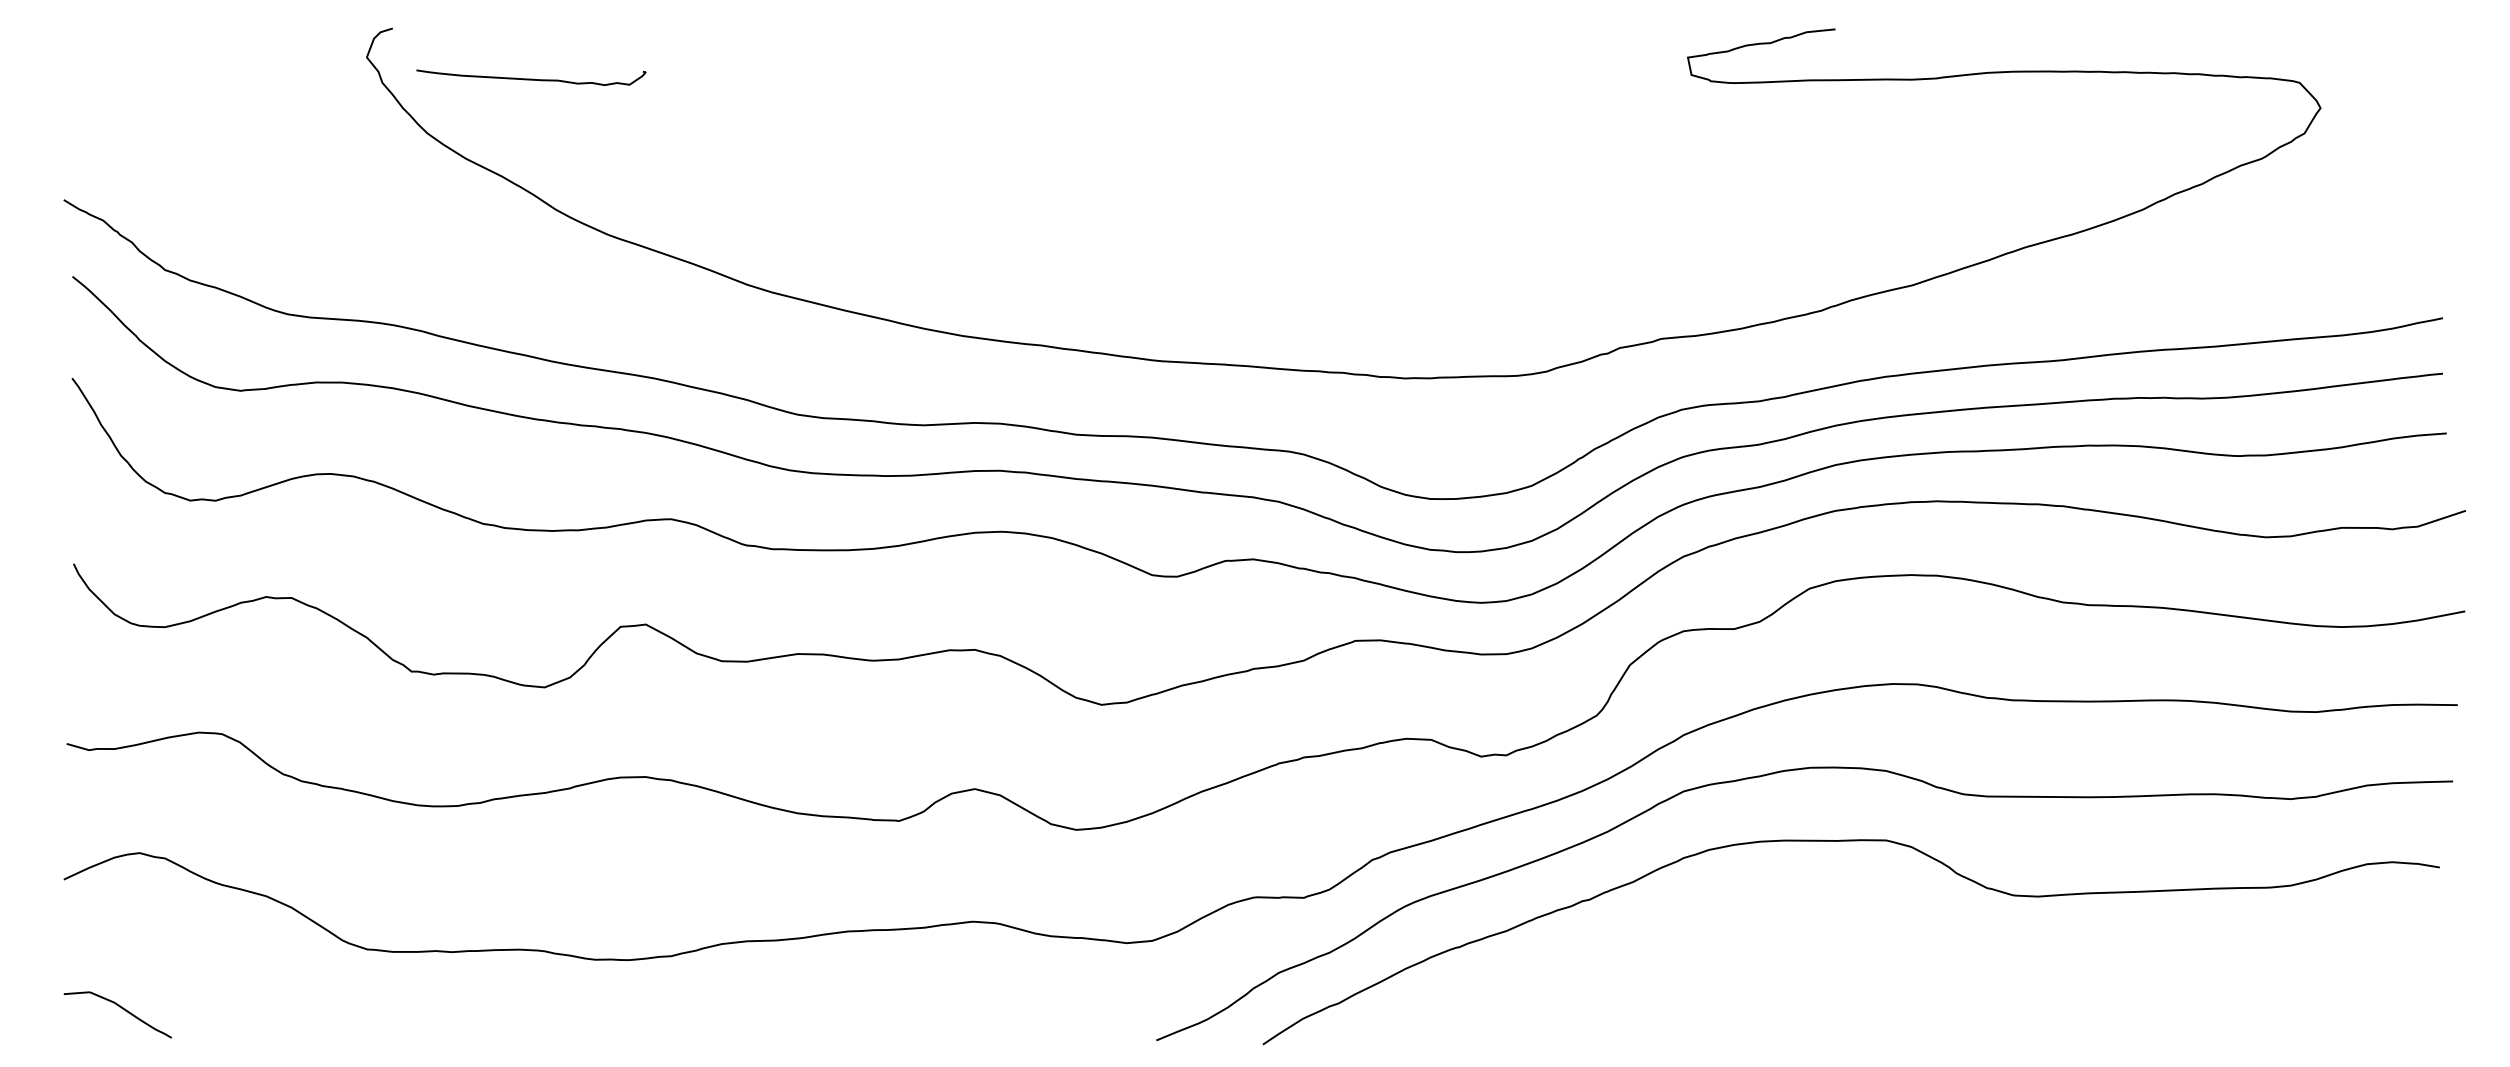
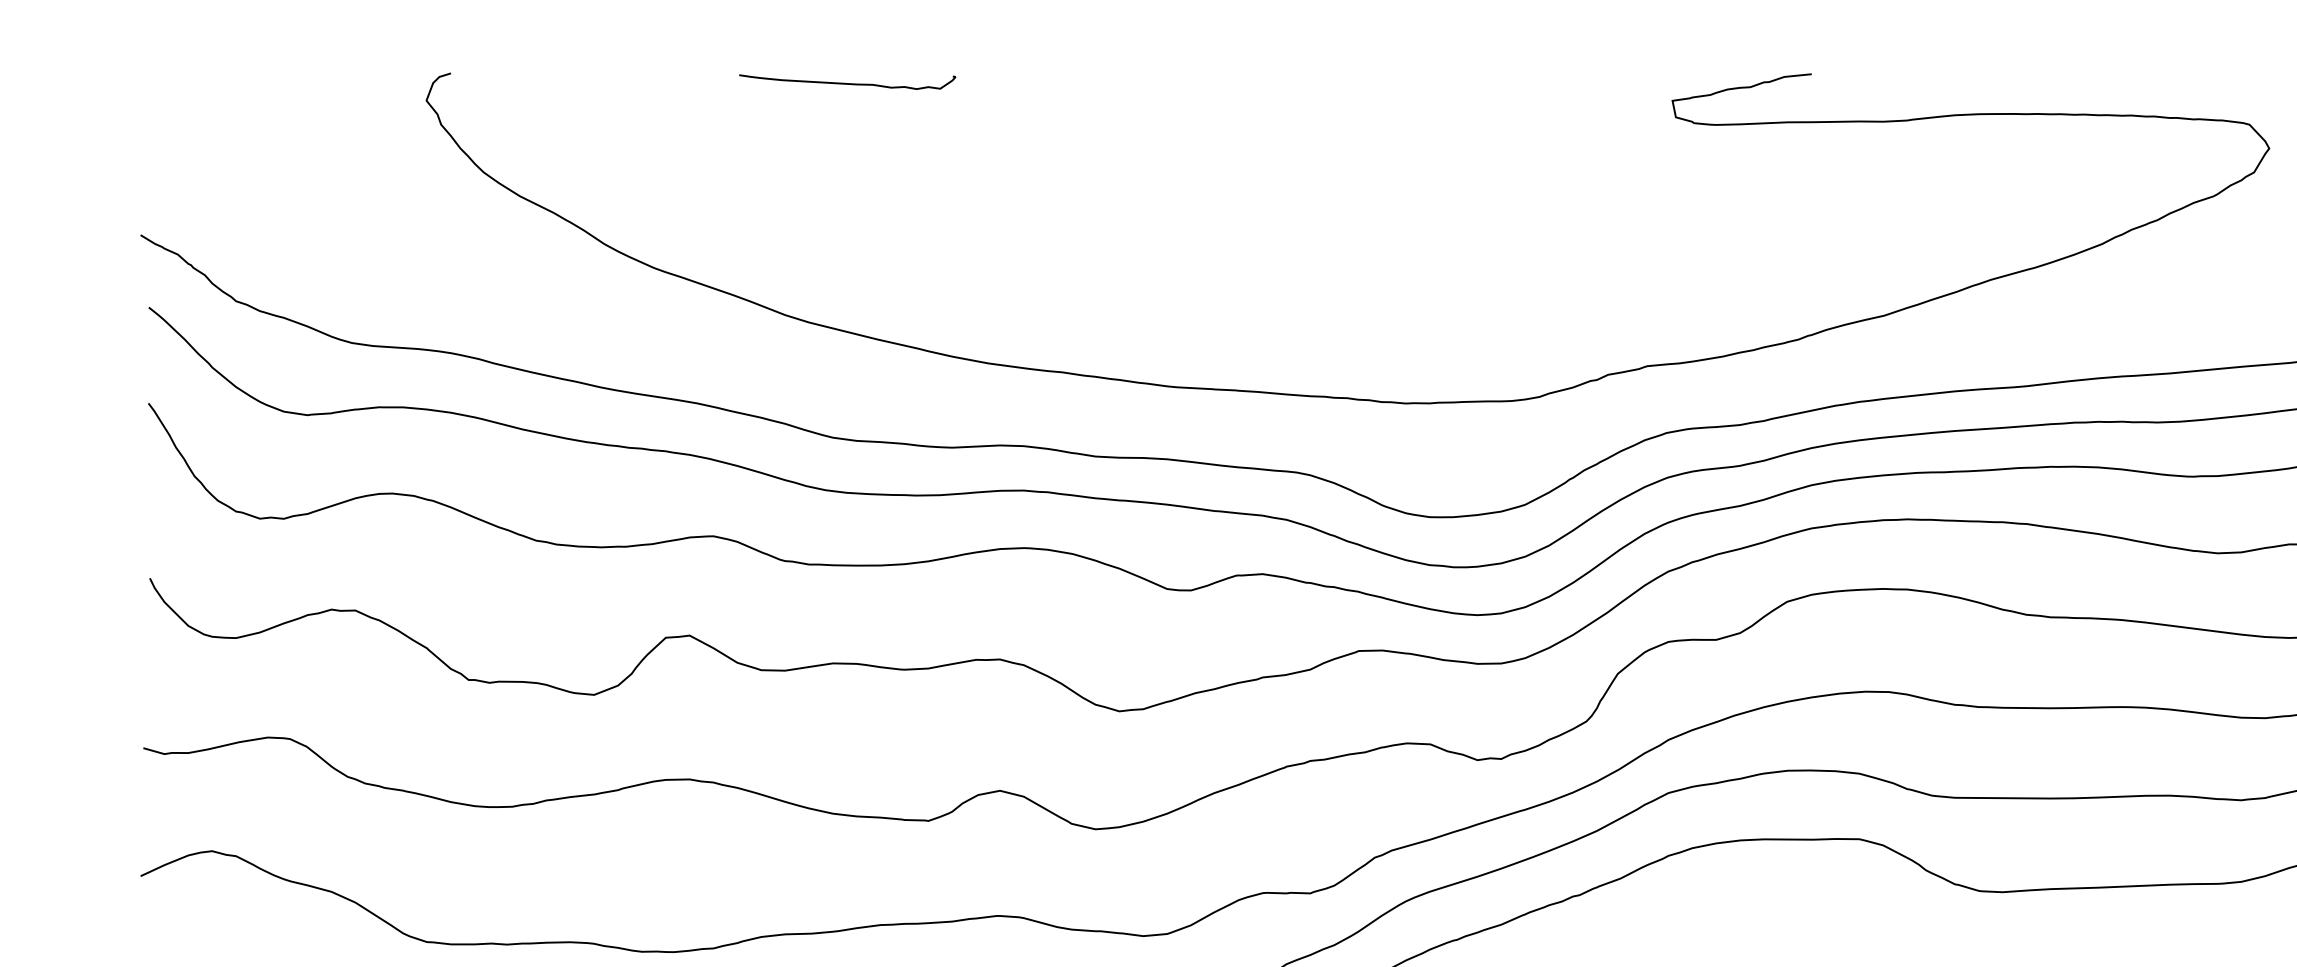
curve: (531, 78) -> (847, 82), moved

